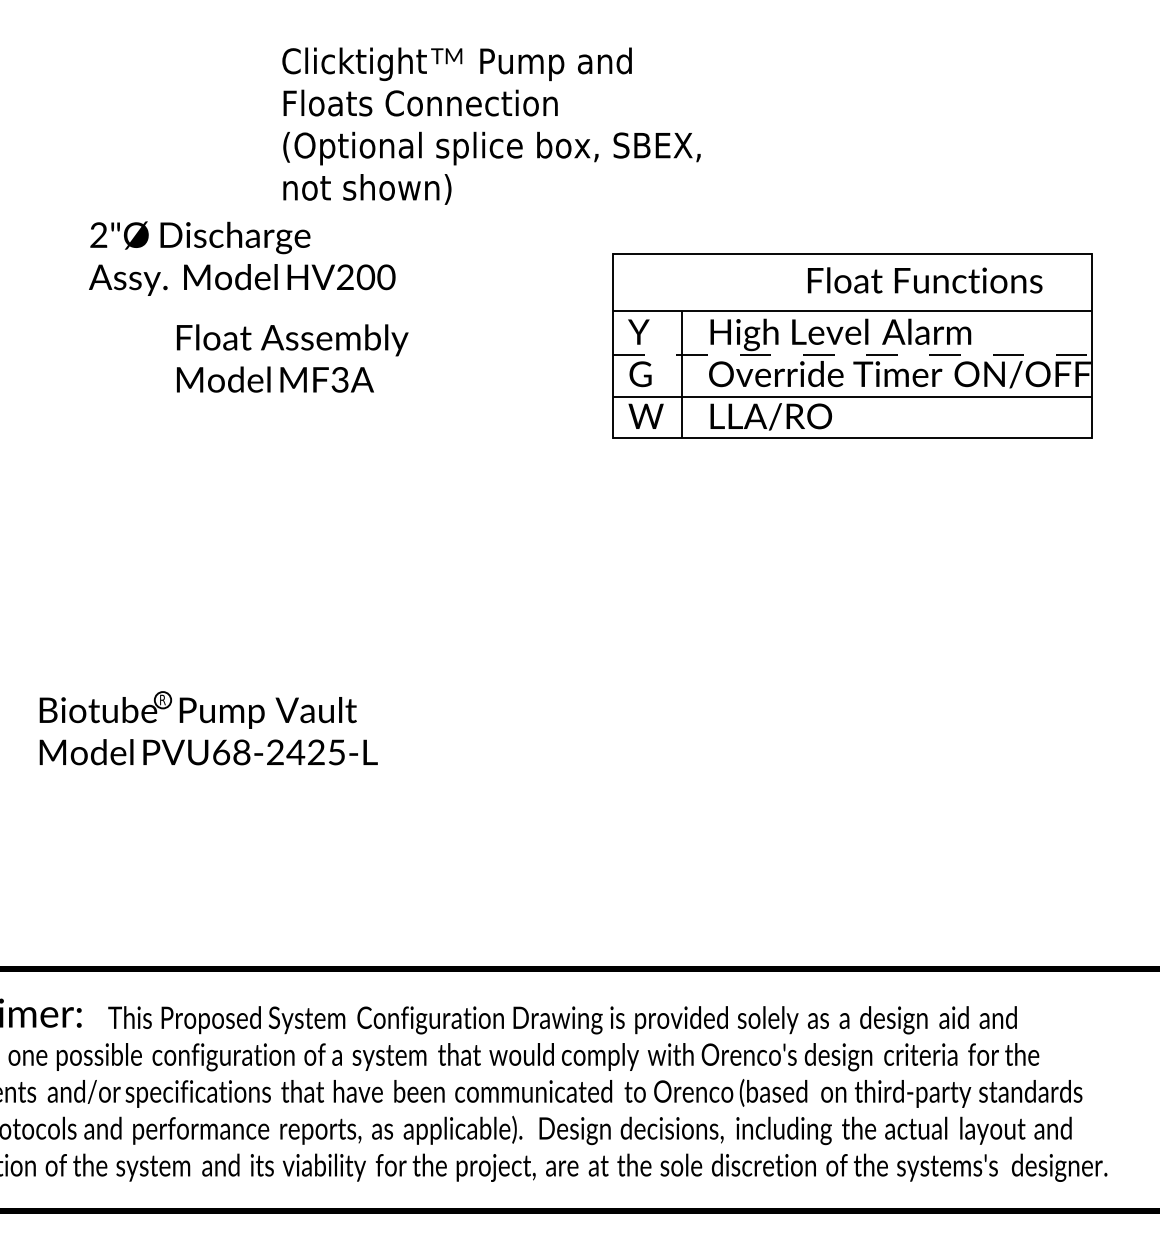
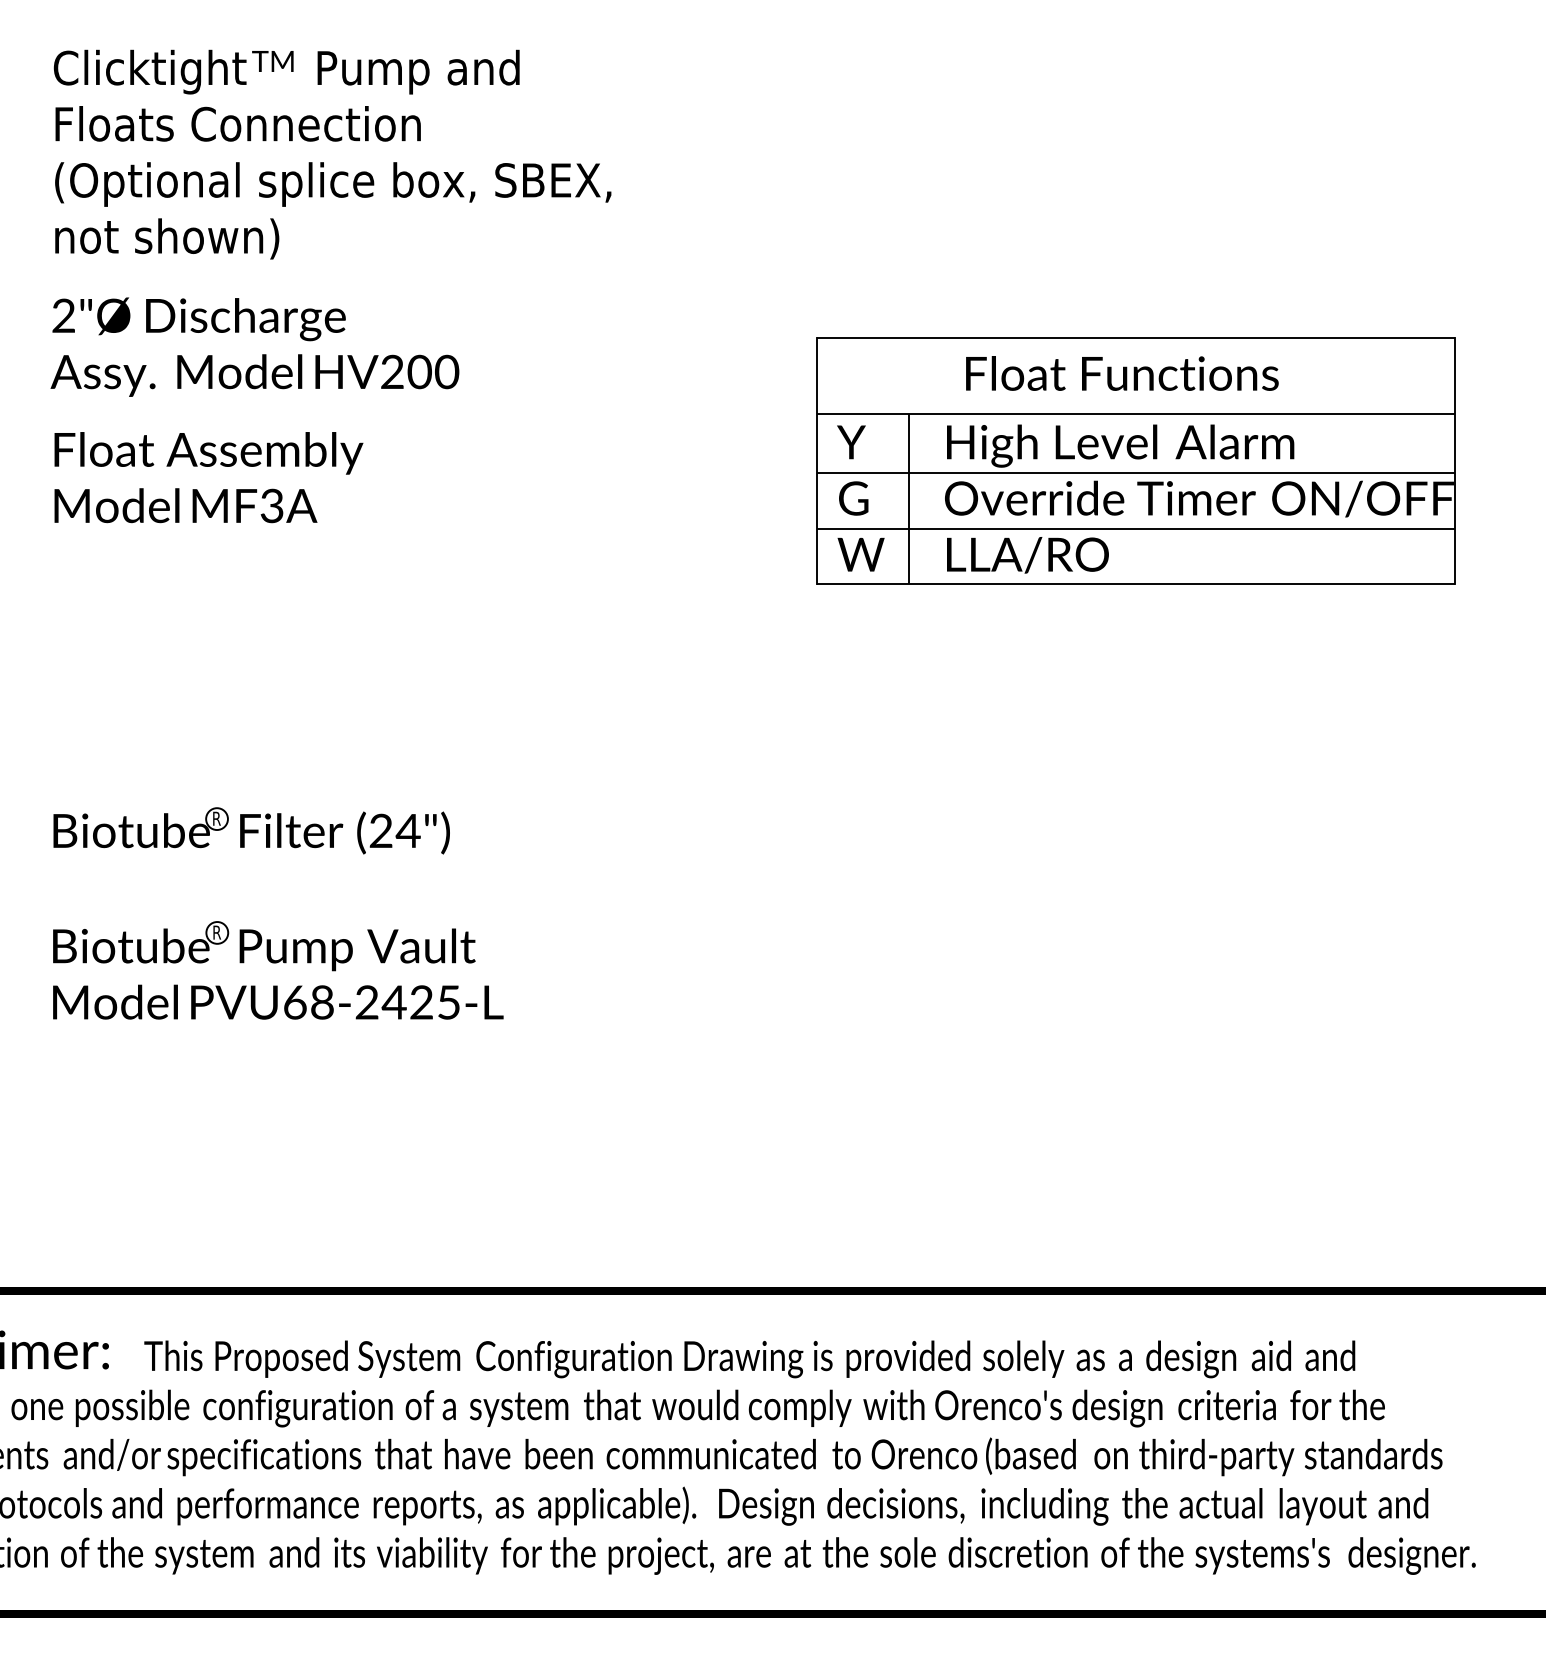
text: (491, 125) -> (332, 153), moved
text: (242, 258) -> (255, 346), moved
text: (925, 280) -> (1122, 373), moved
line: (853, 354) -> (1137, 472), dashed -> solid
text: (292, 358) -> (208, 477), moved
part: (188, 623) -> (251, 830), added

